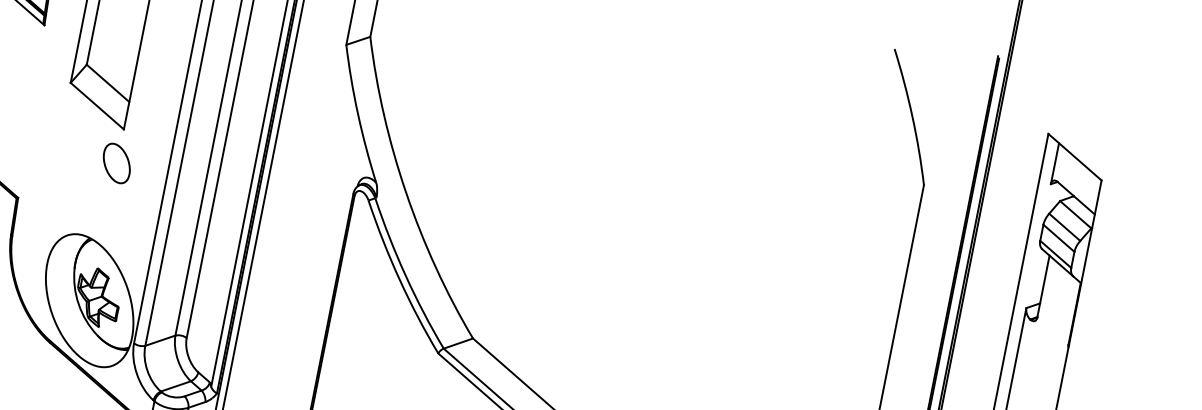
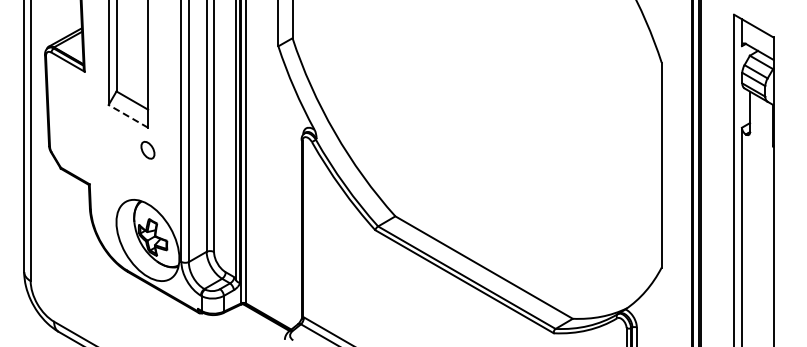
line: (97, 106) -> (128, 116), solid -> dashed
part: (116, 163) -> (147, 150), size x0.7

